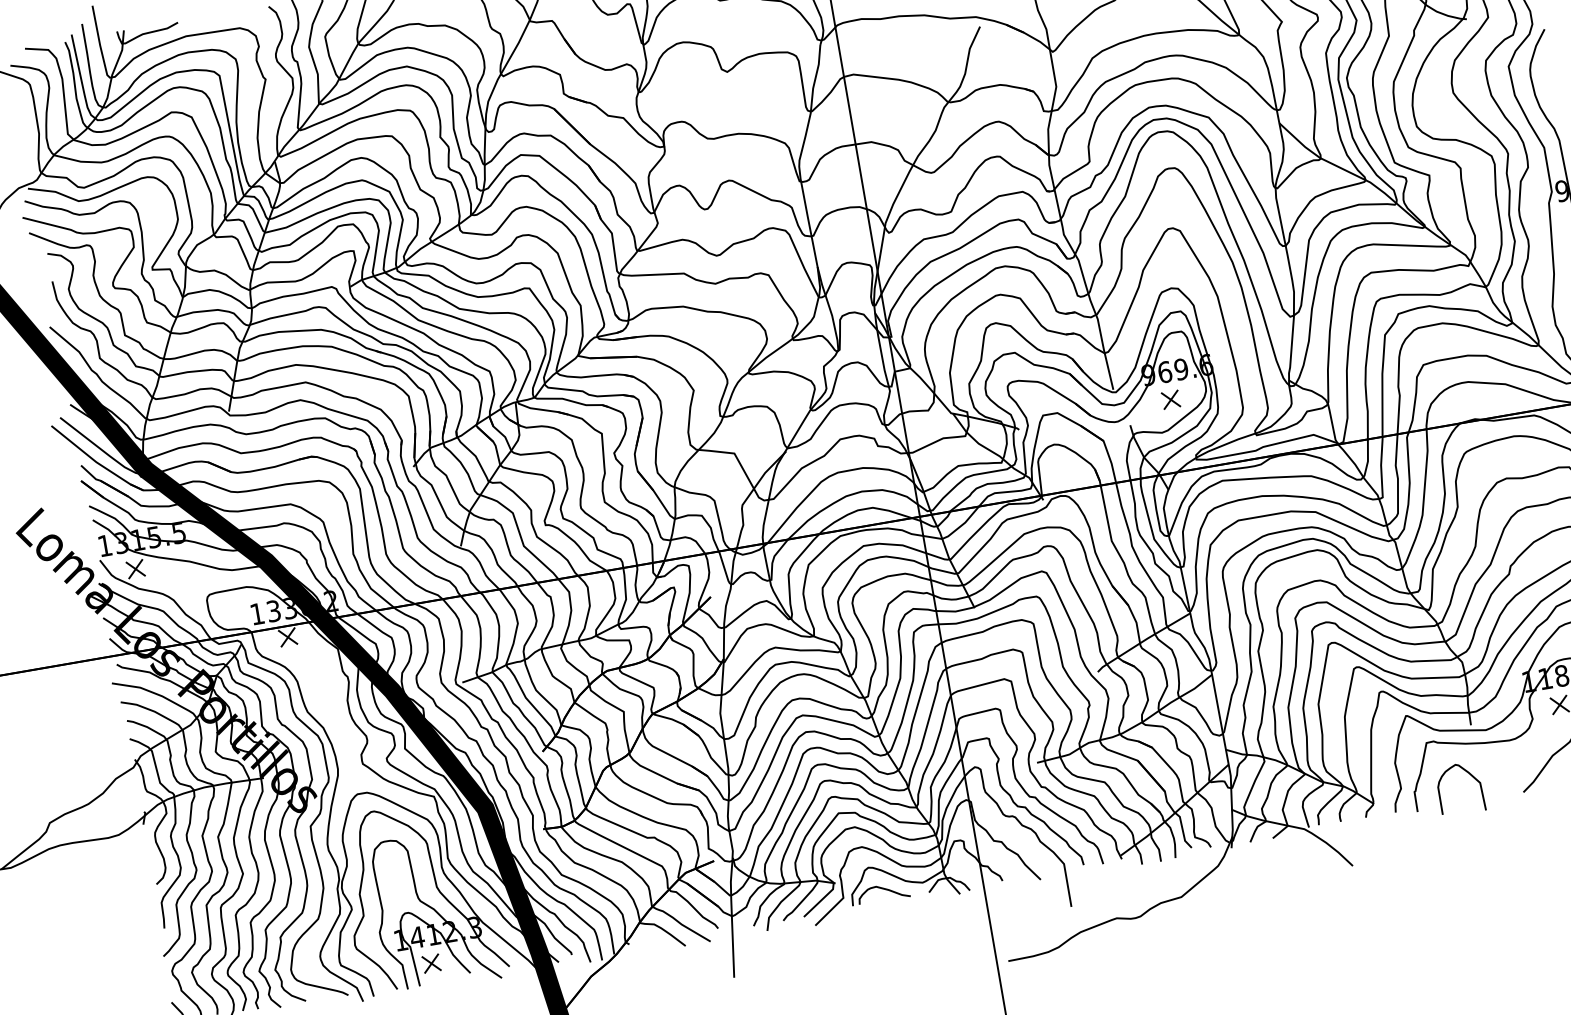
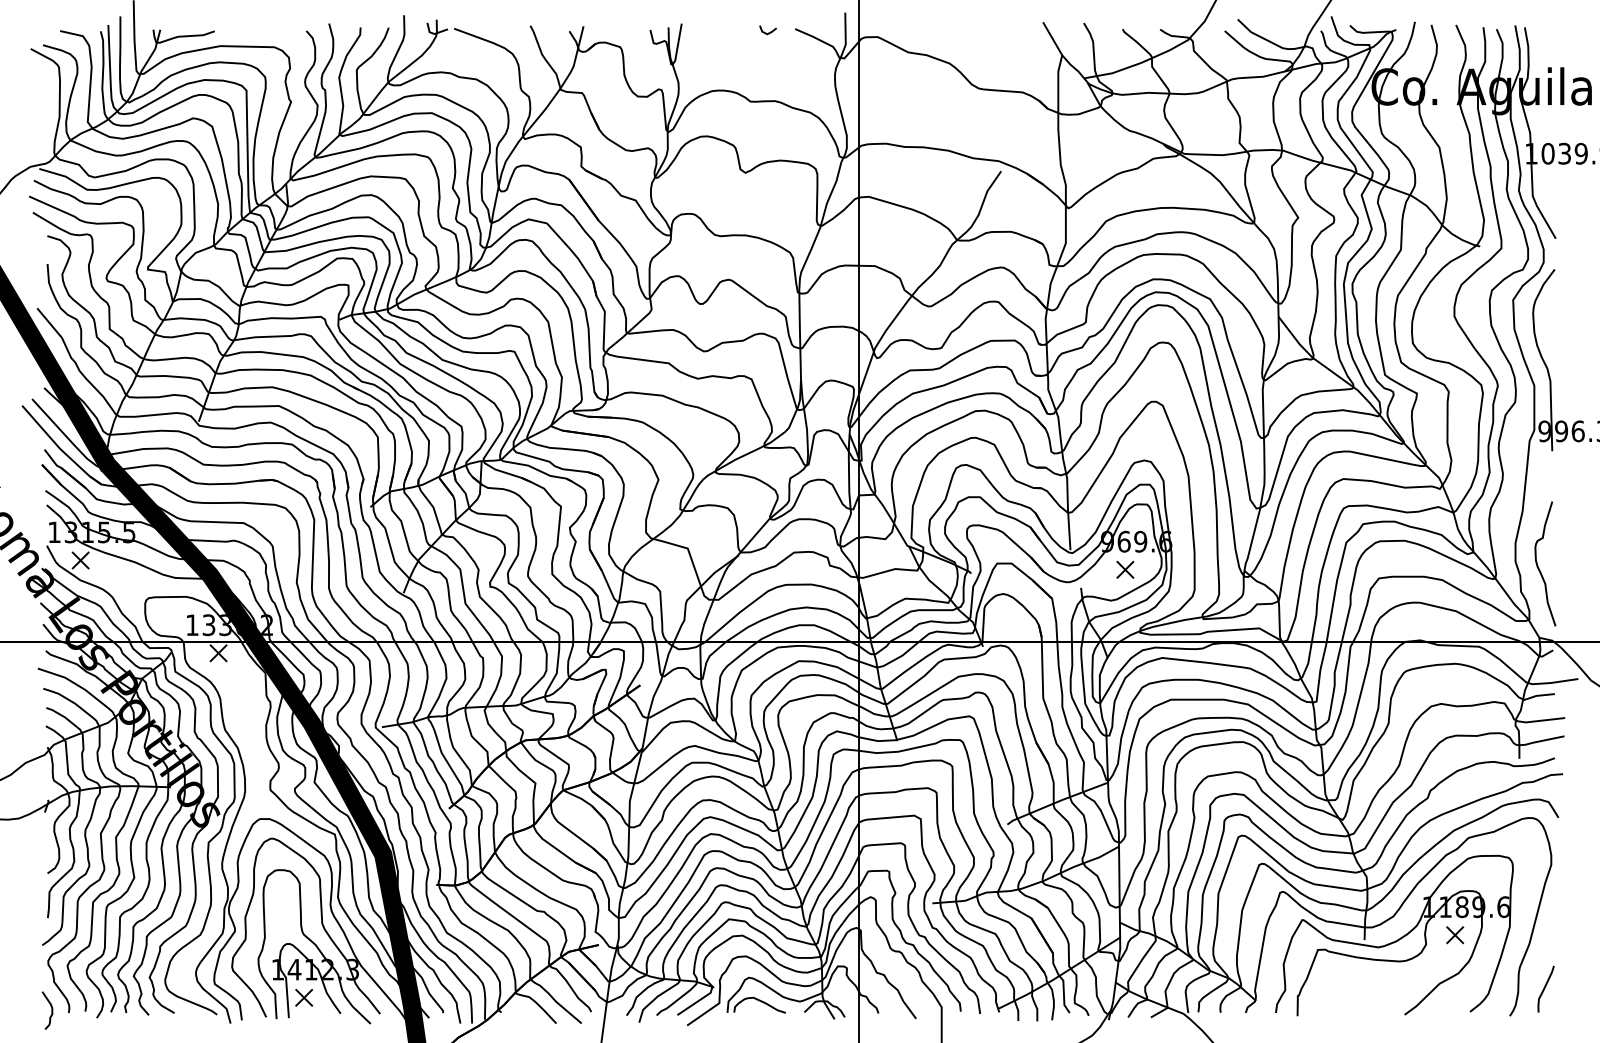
curve: (1469, 774) -> (1354, 988), removed

